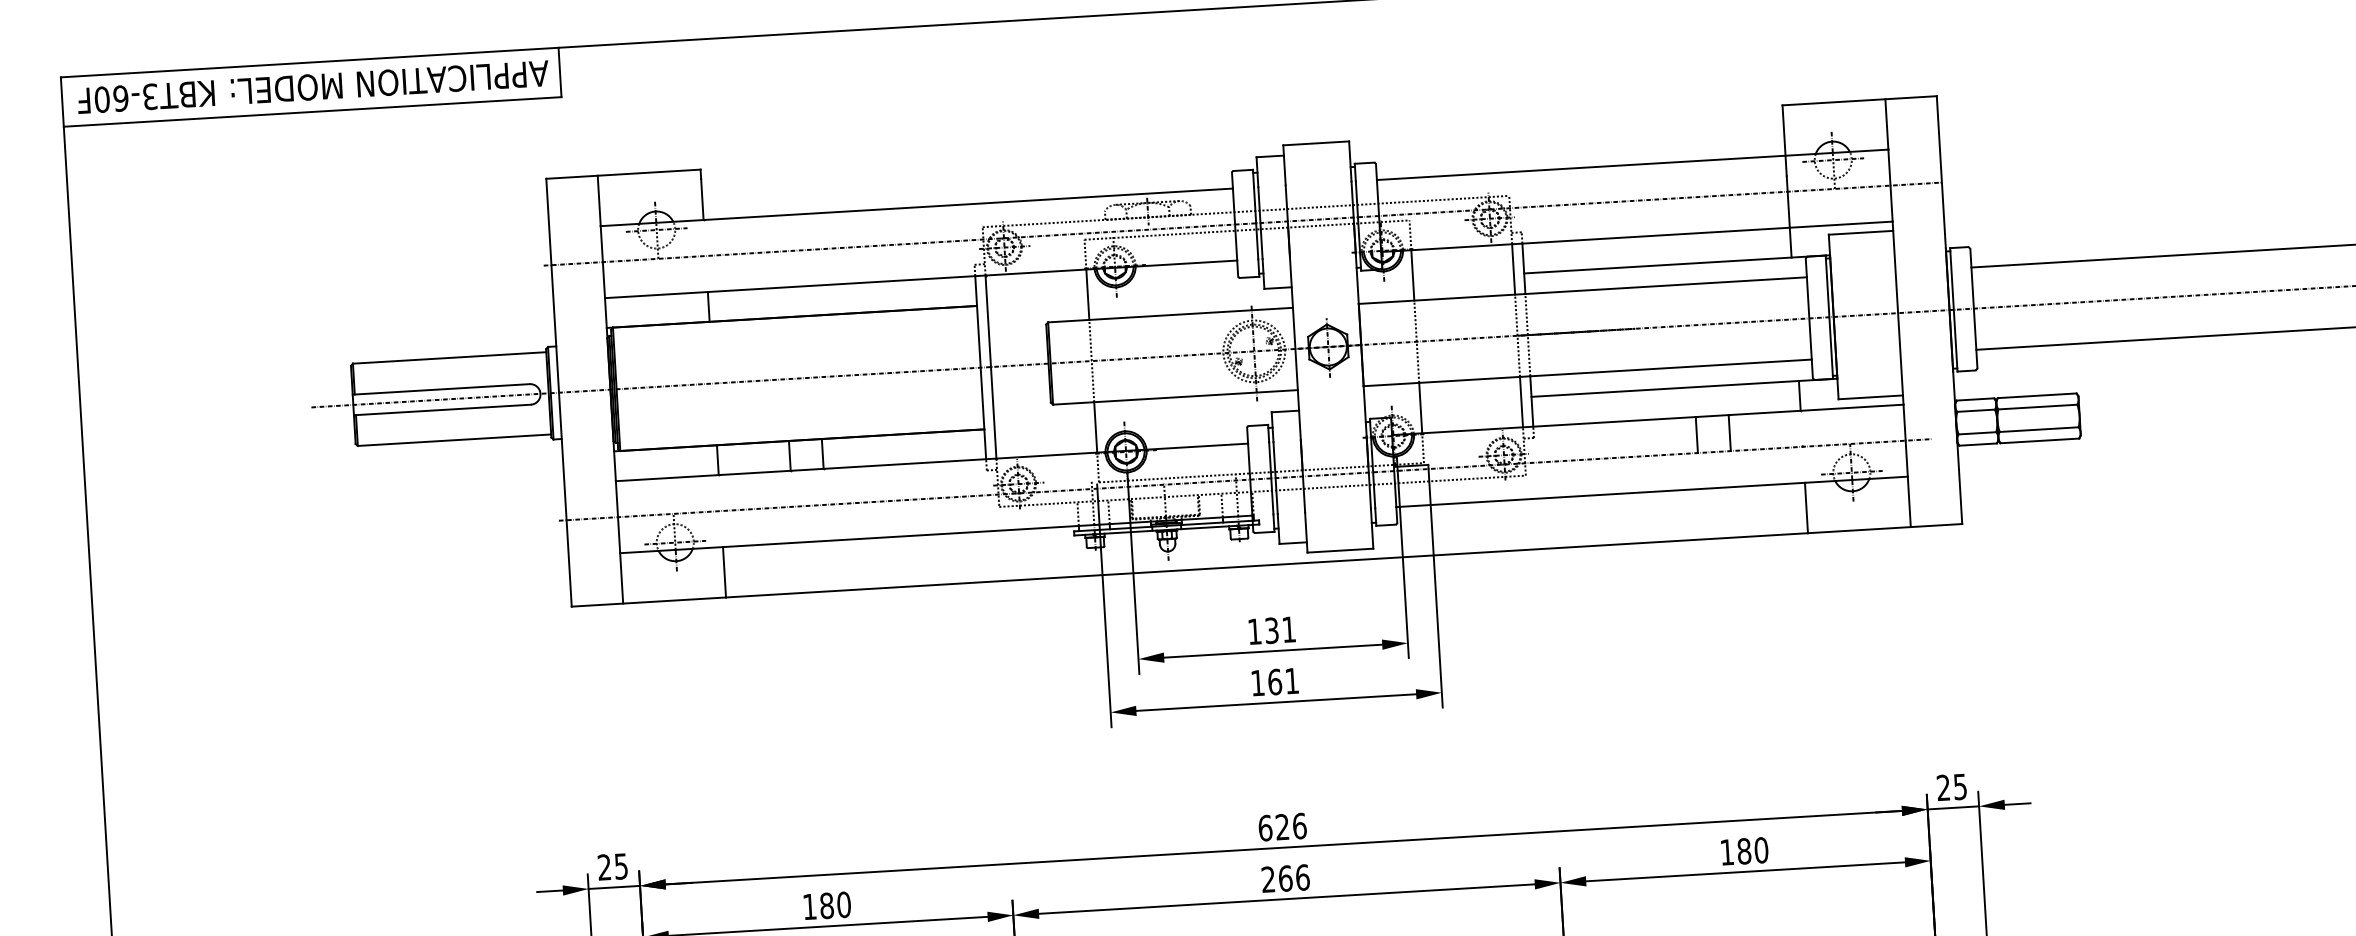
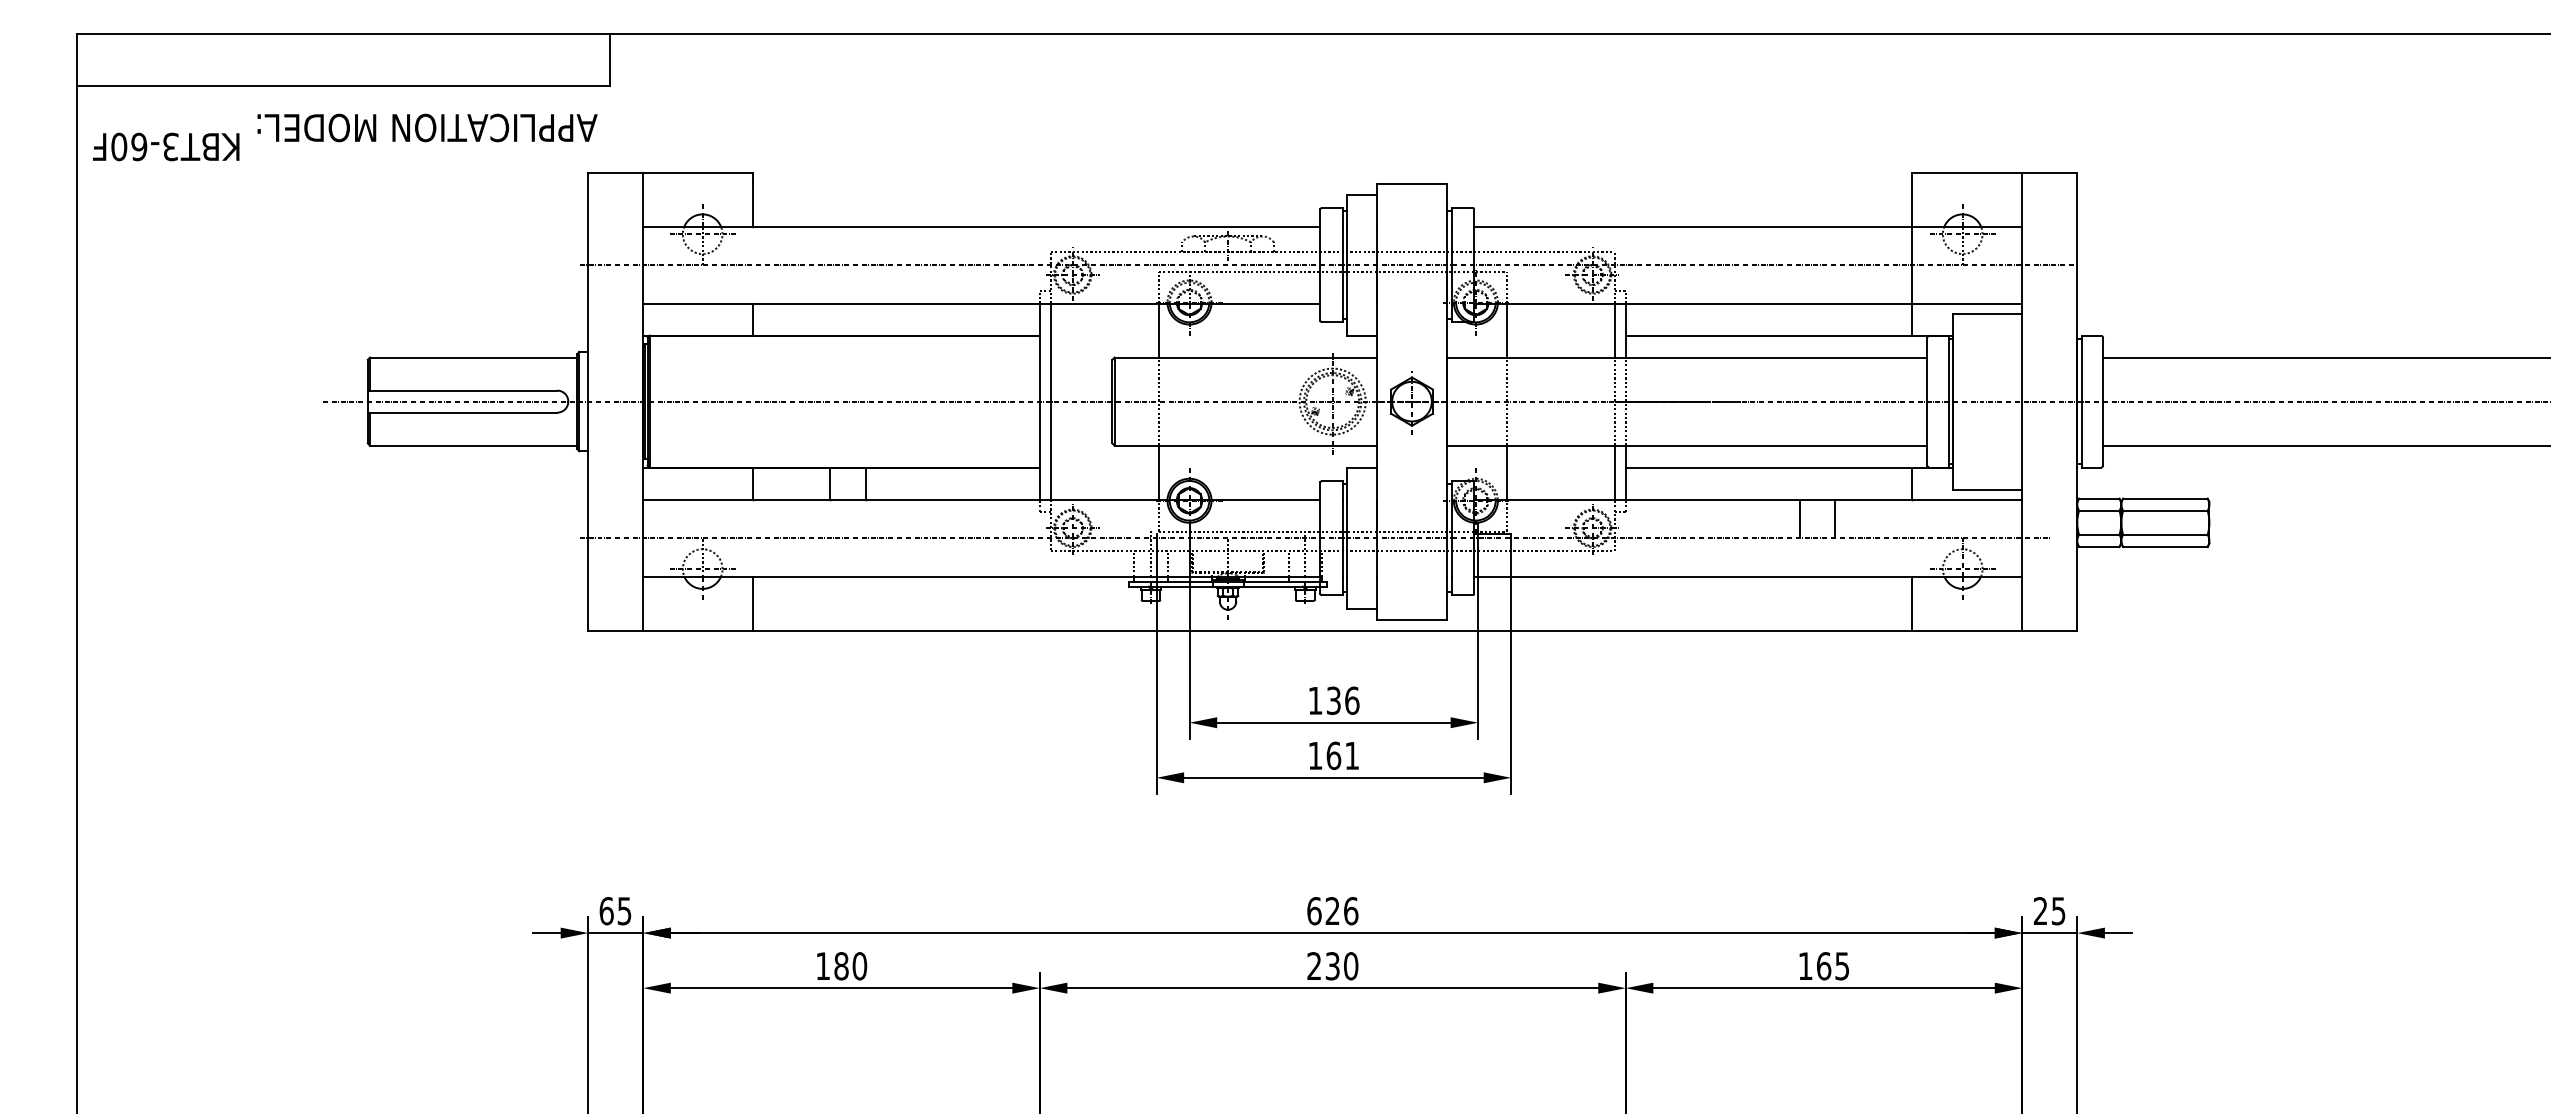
text: (390, 82) -> (427, 127), moved
text: (146, 96) -> (166, 146), moved
text: (1289, 629) -> (1352, 700), 131 -> 136
text: (1752, 851) -> (1832, 966), 180 -> 165
text: (604, 867) -> (606, 911), 25 -> 65
text: (1293, 878) -> (1341, 966), 266 -> 230

